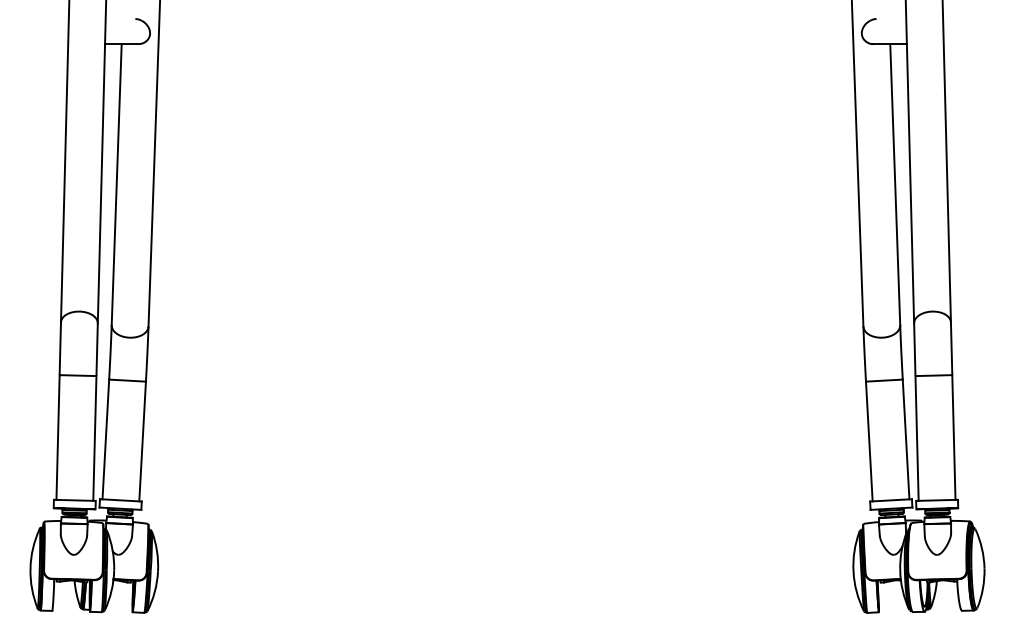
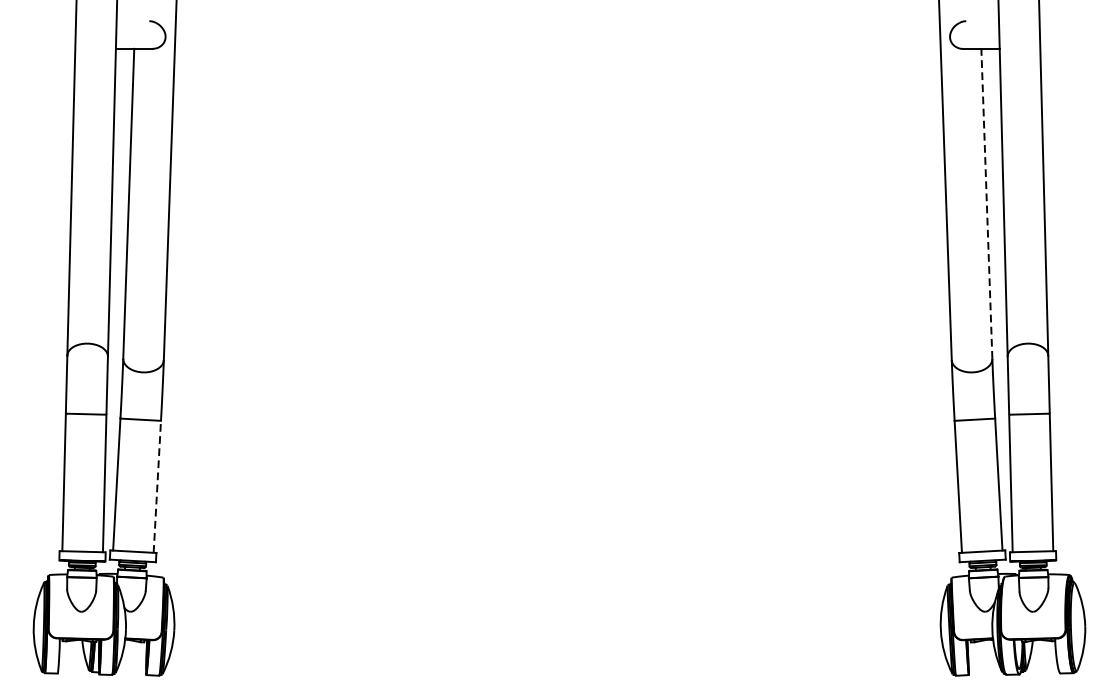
line: (895, 184) -> (987, 203), solid -> dashed
line: (142, 441) -> (157, 486), solid -> dashed

